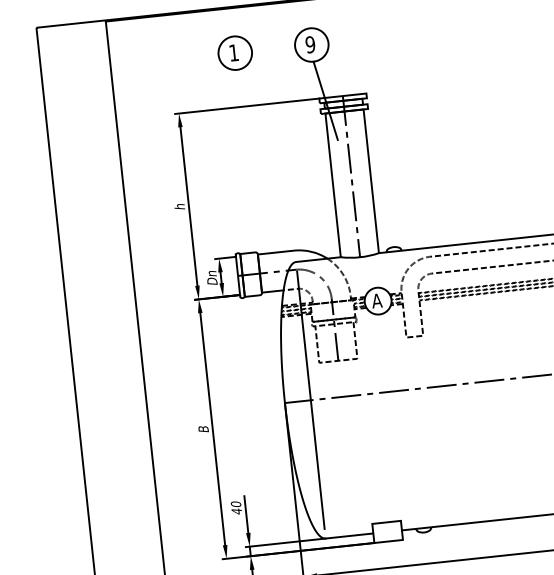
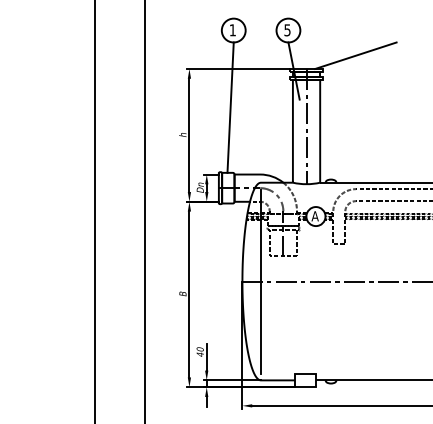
text: (310, 45) -> (287, 30), 9 -> 5
line: (409, 69) -> (355, 55), added
line: (242, 161) -> (230, 107), added

